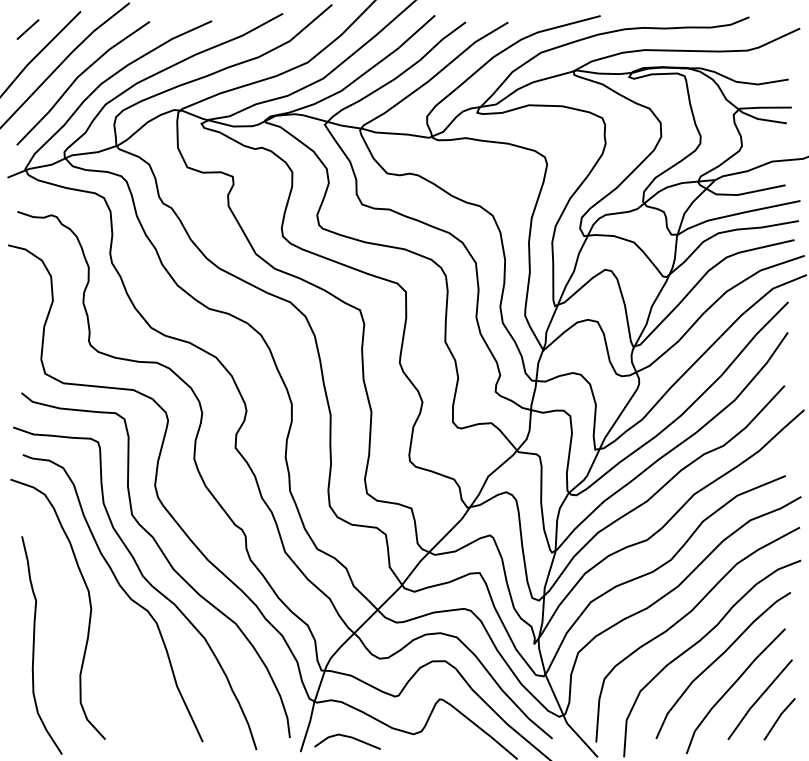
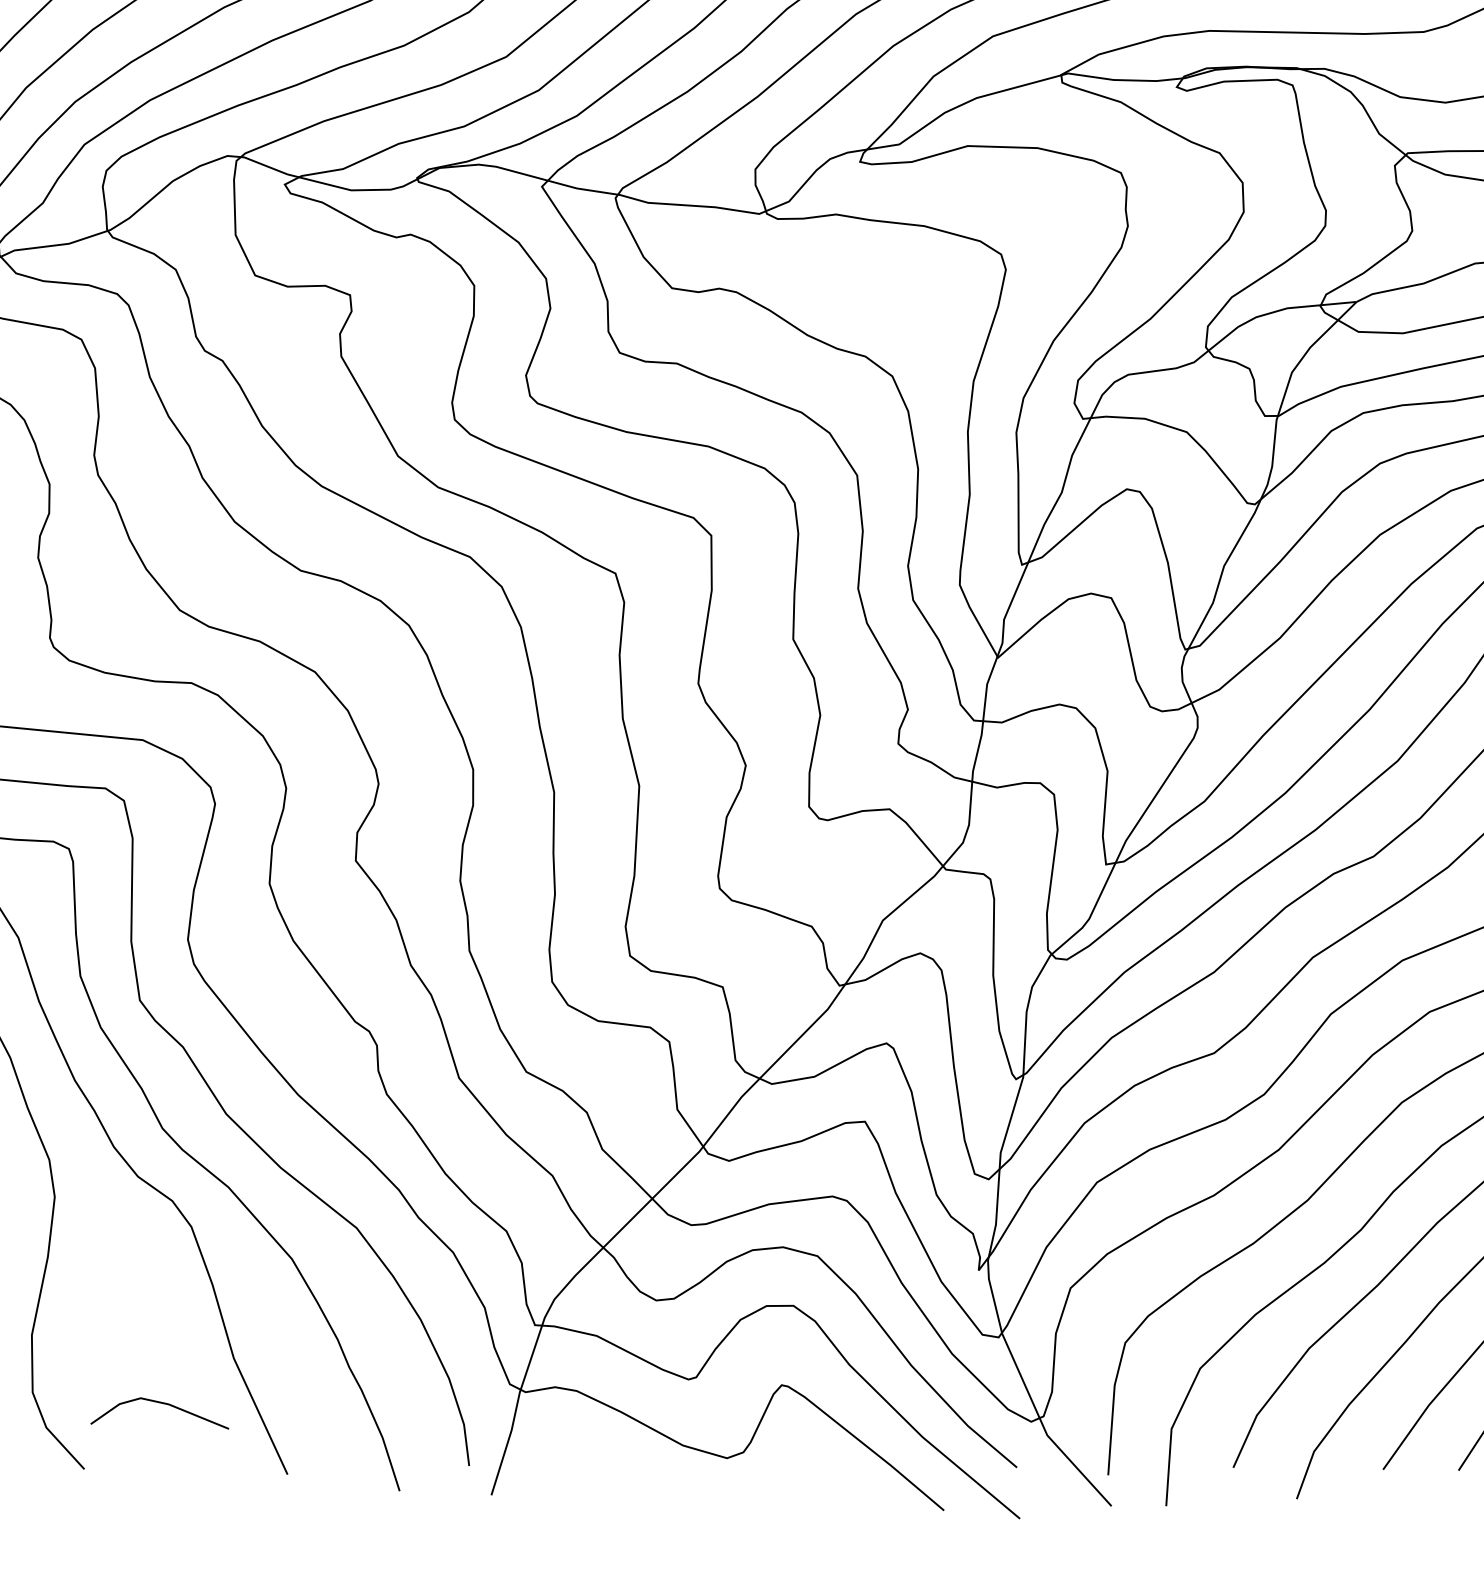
line: (347, 737) -> (159, 1404), moved

